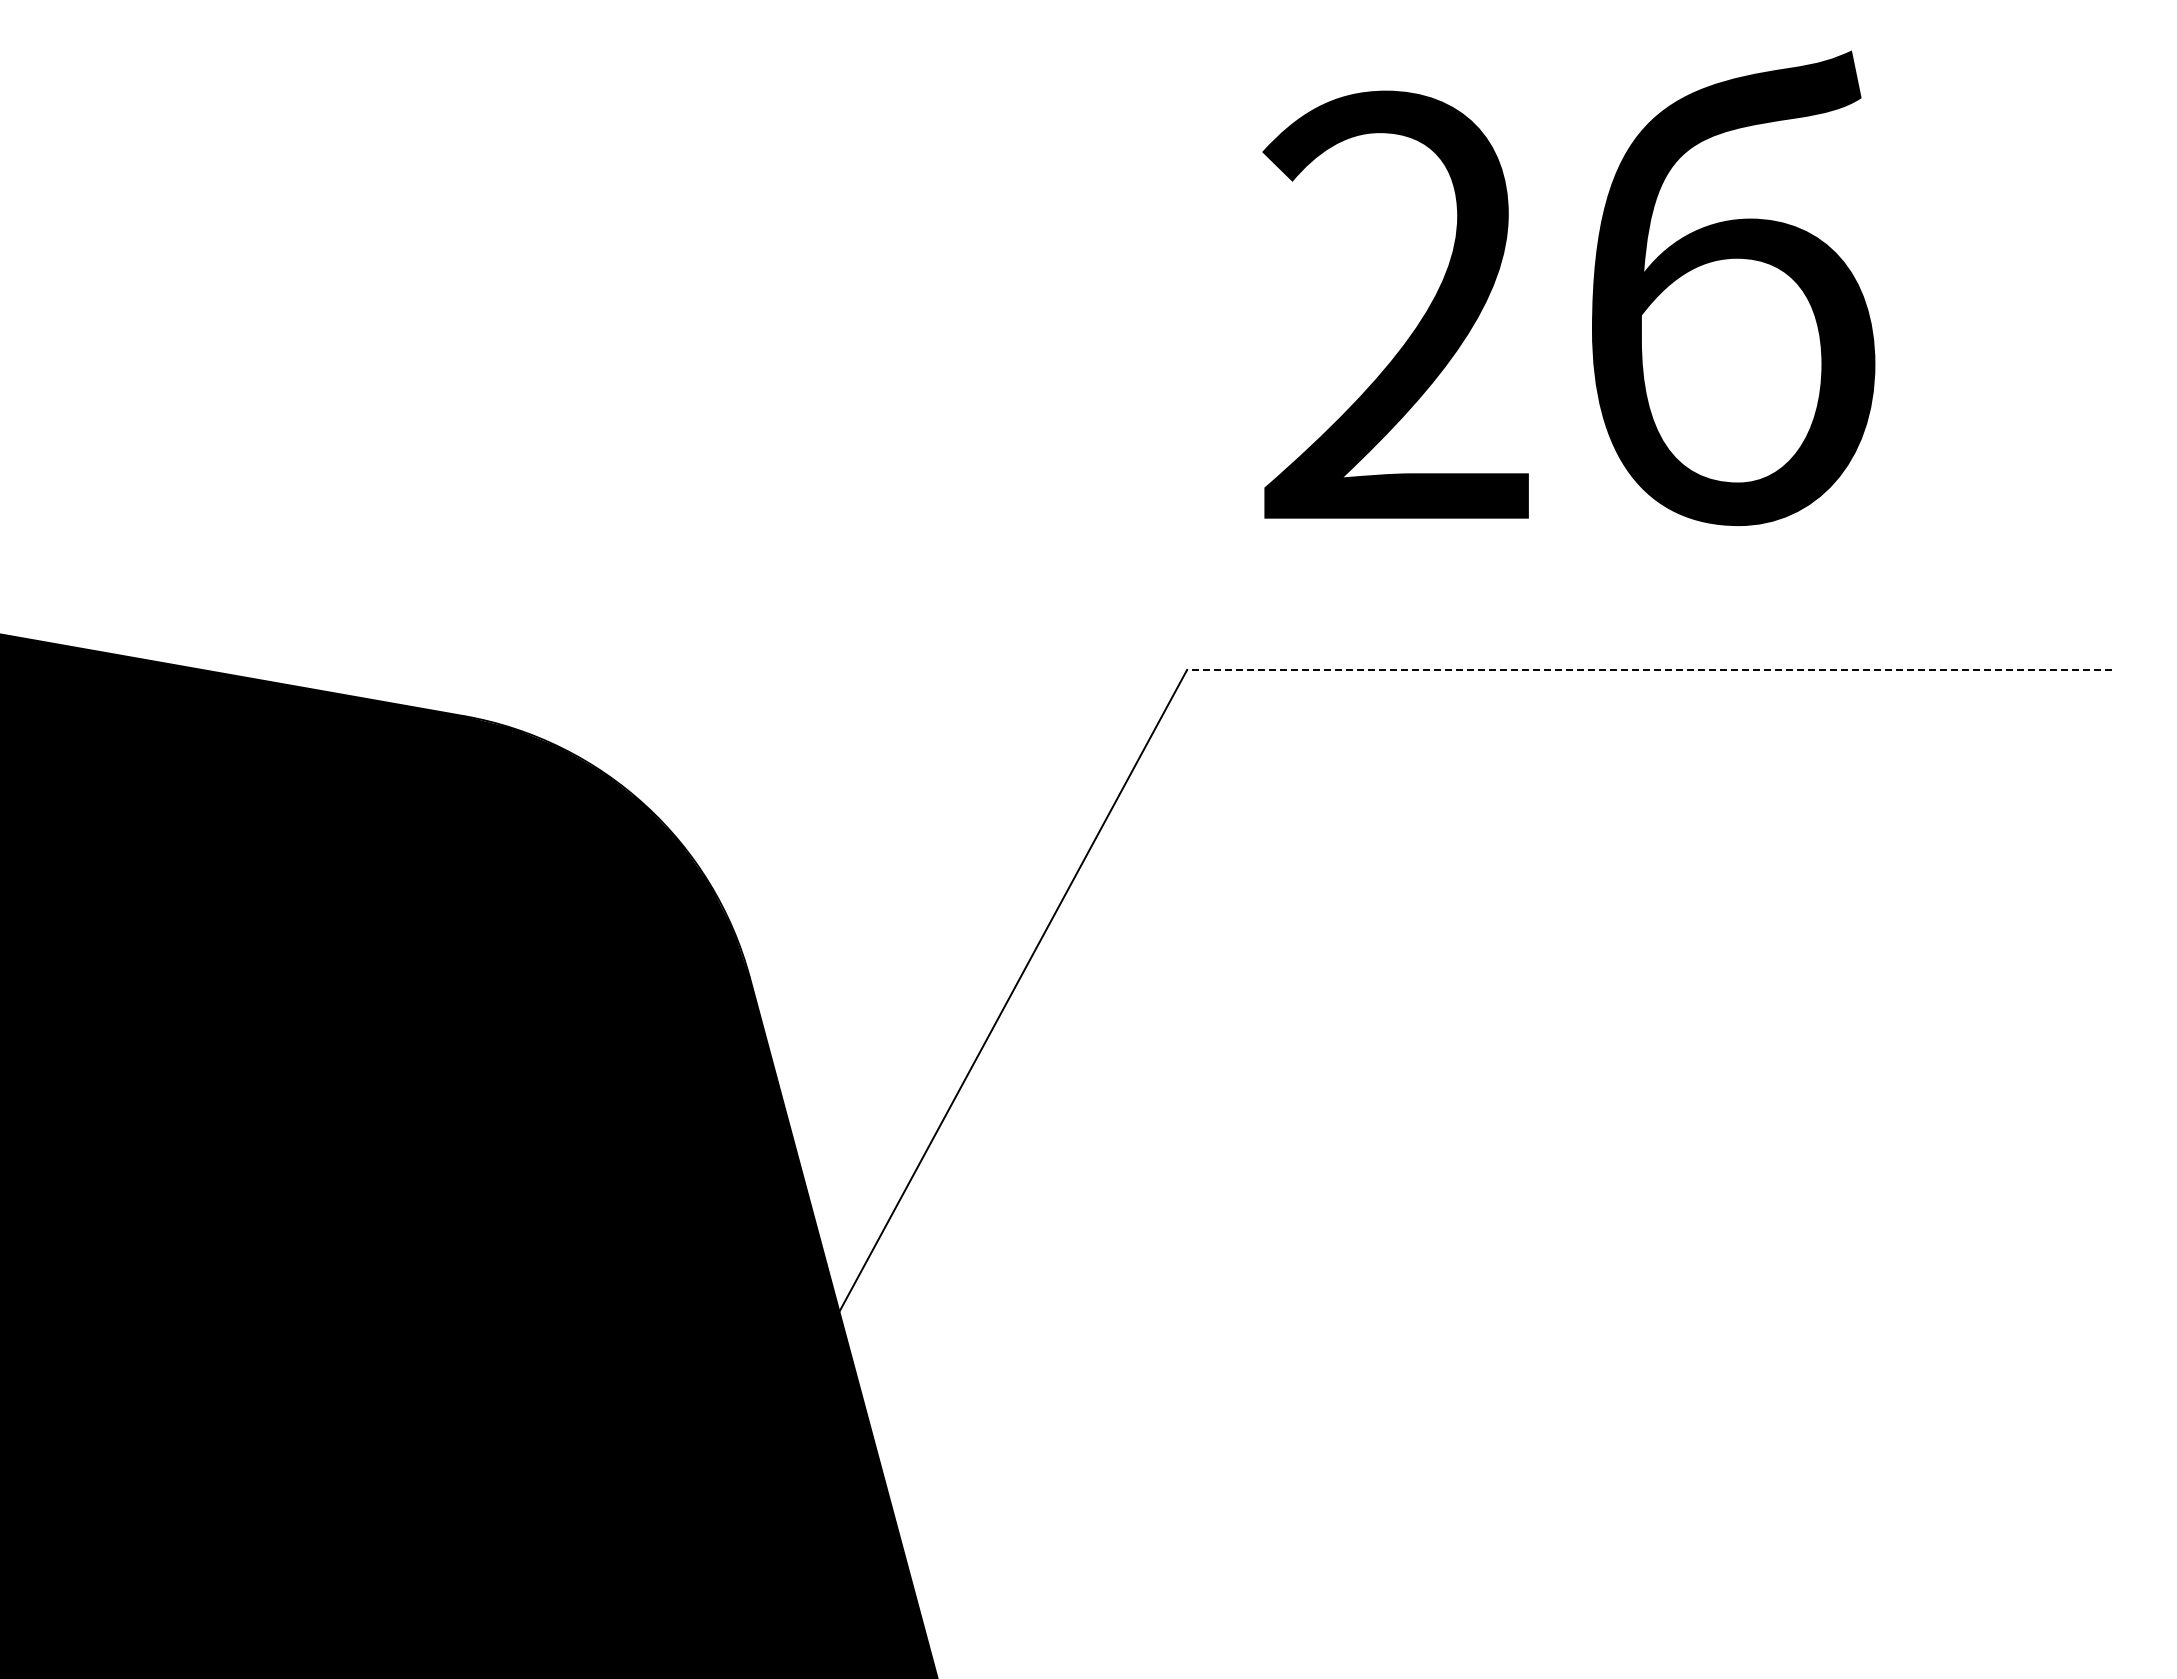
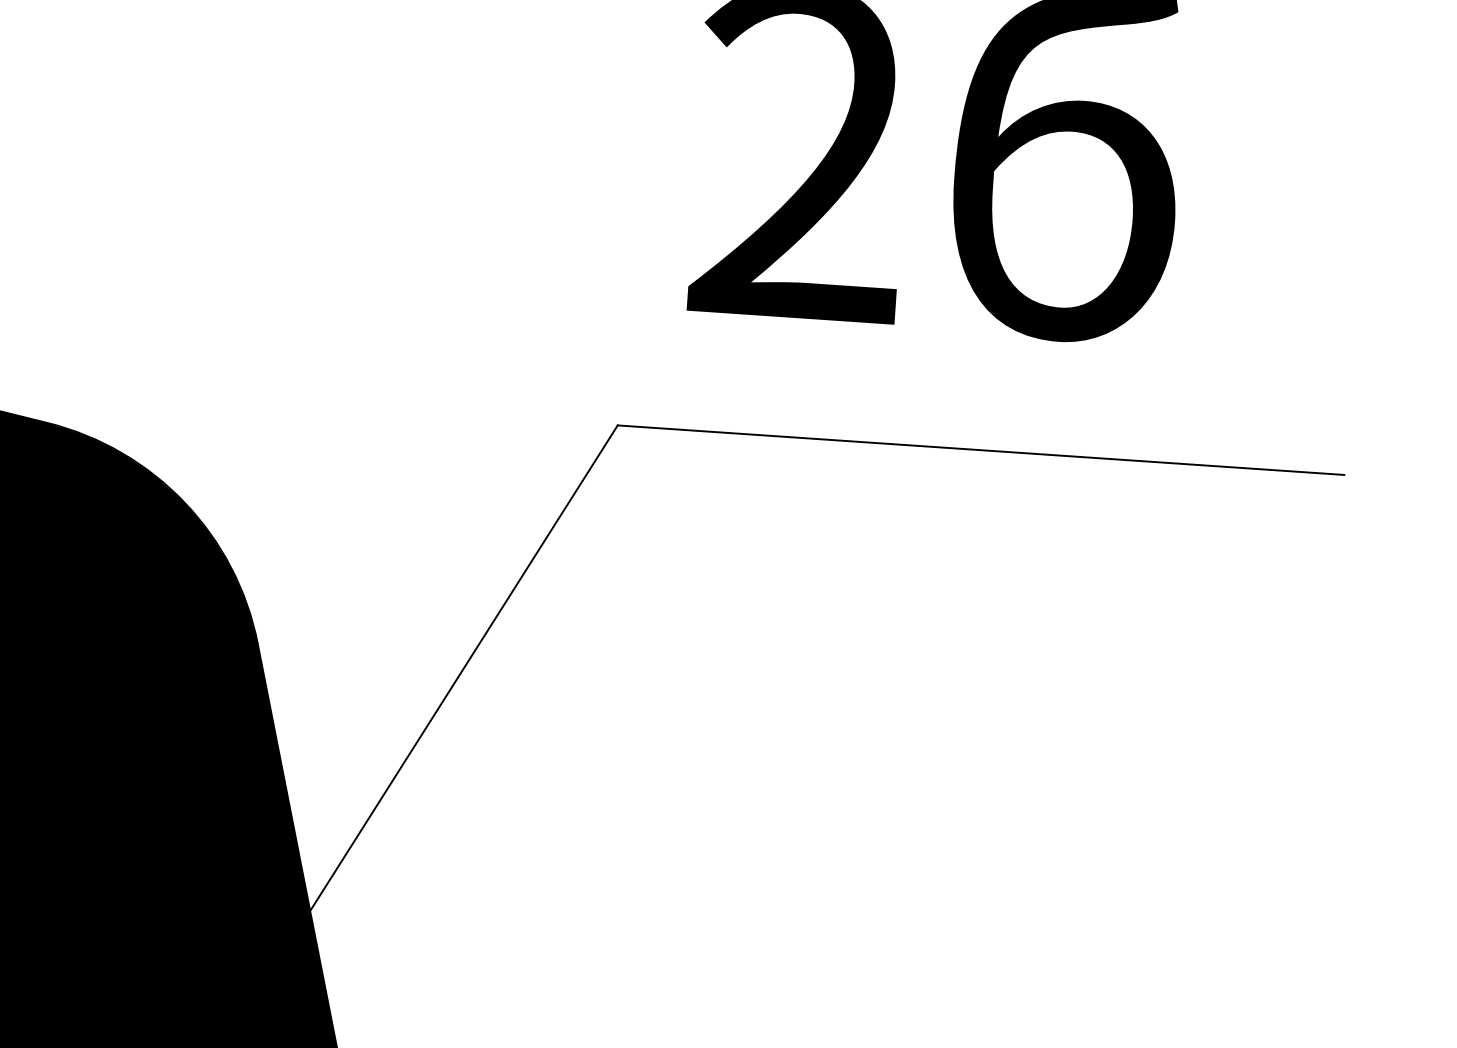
line: (1648, 670) -> (980, 450), dashed -> solid

